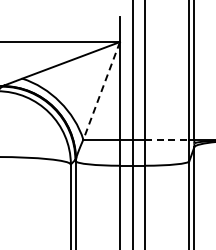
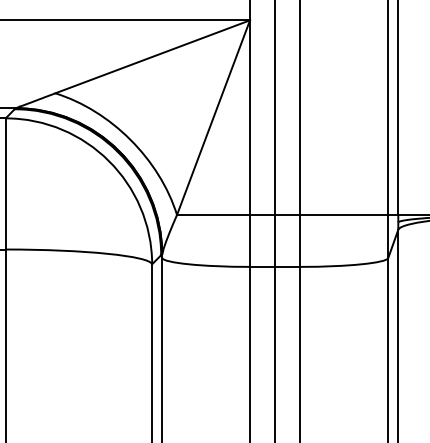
line: (101, 91) -> (213, 118), dashed -> solid
line: (167, 139) -> (344, 214), dashed -> solid

